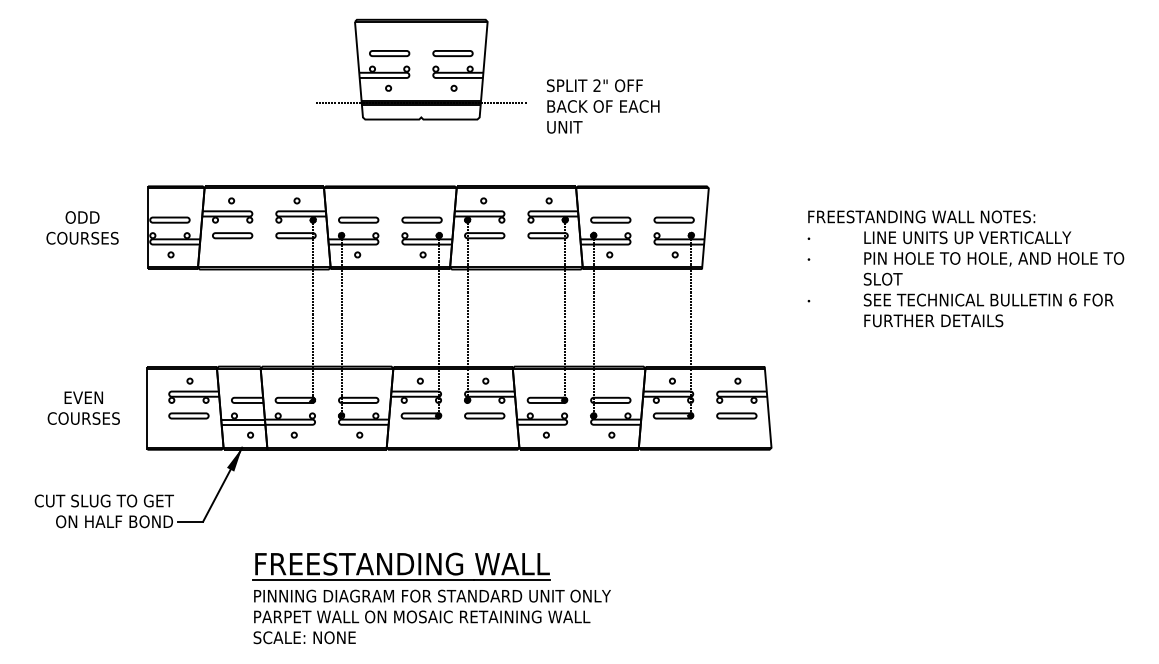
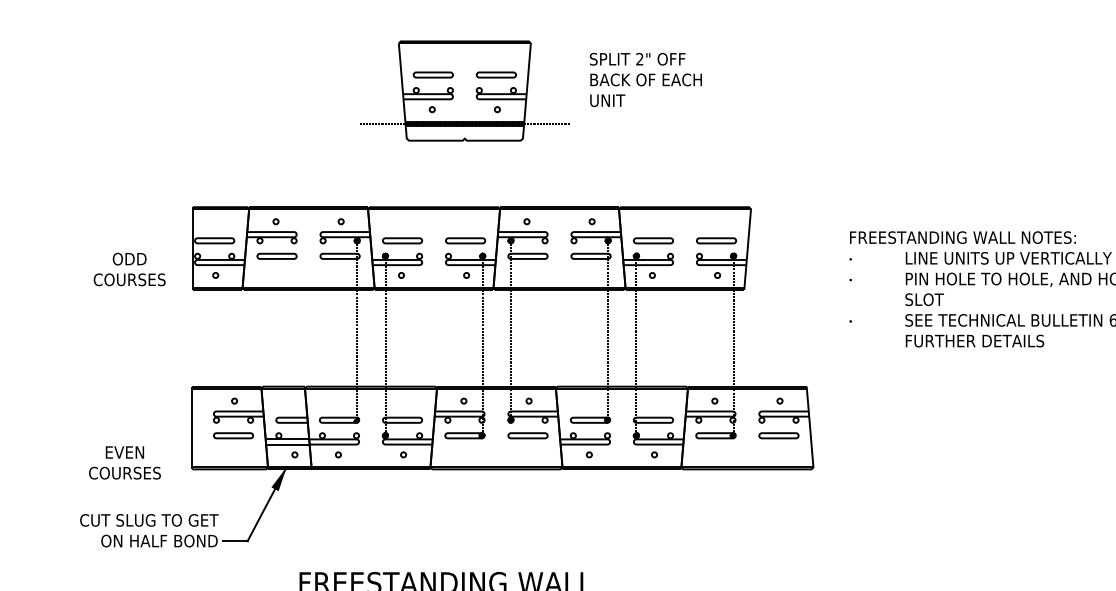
text: (603, 106) -> (646, 79), moved
text: (82, 227) -> (129, 269), moved
text: (83, 407) -> (124, 462), moved

